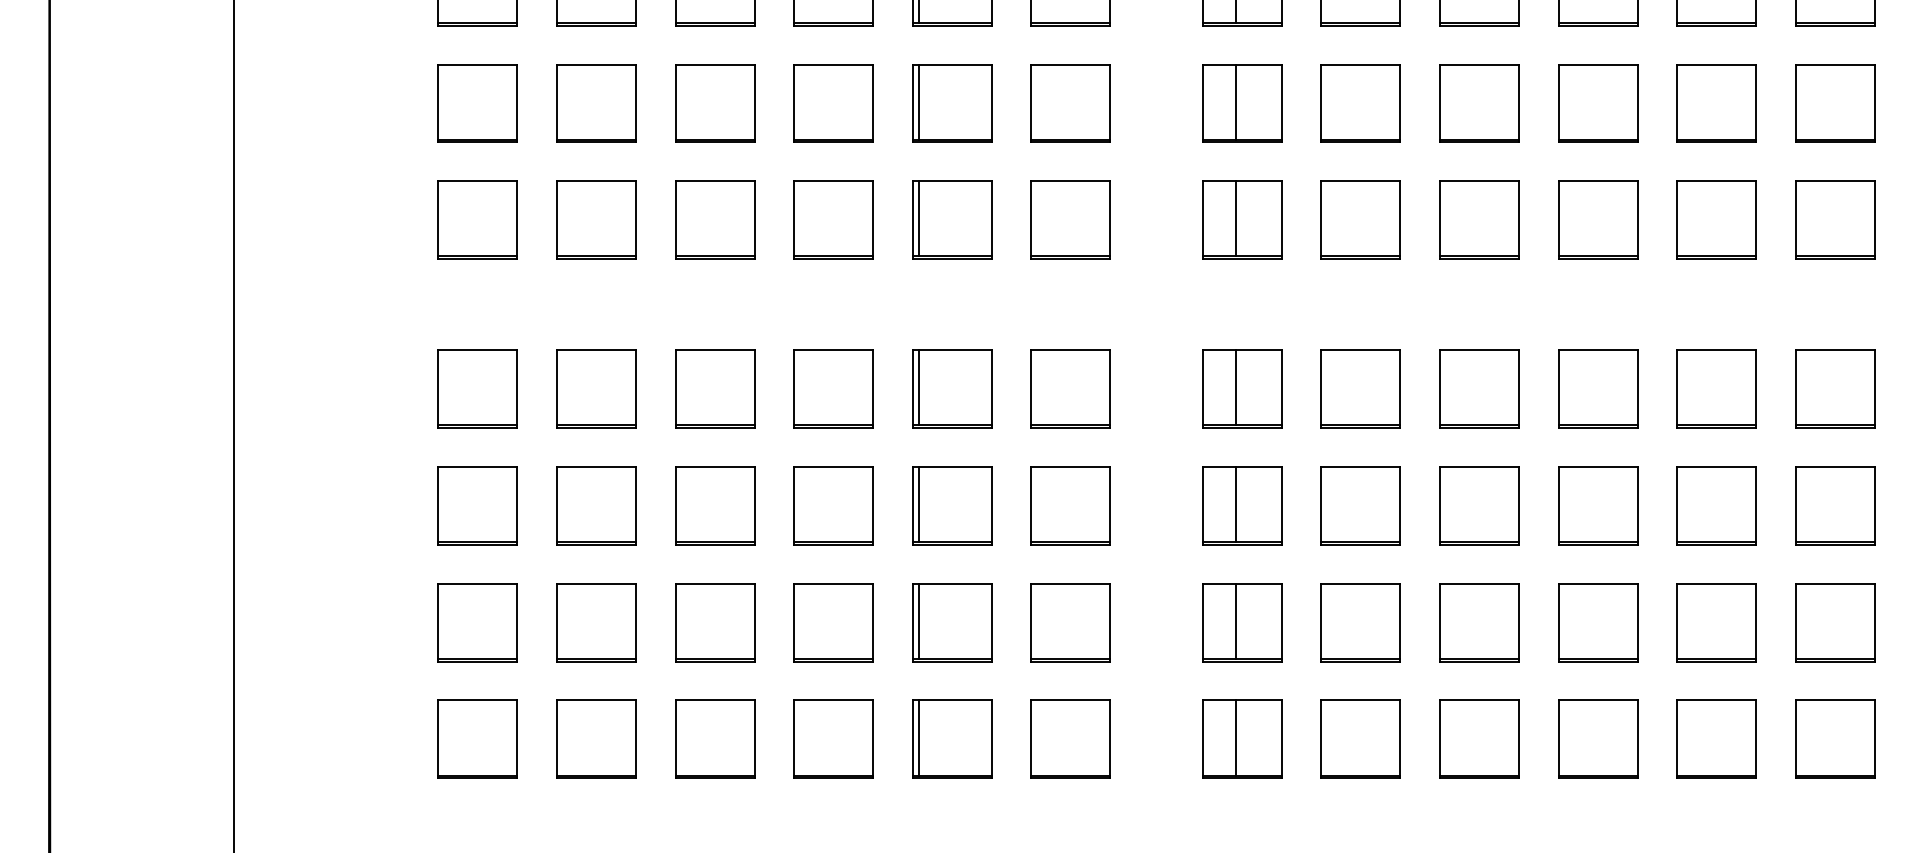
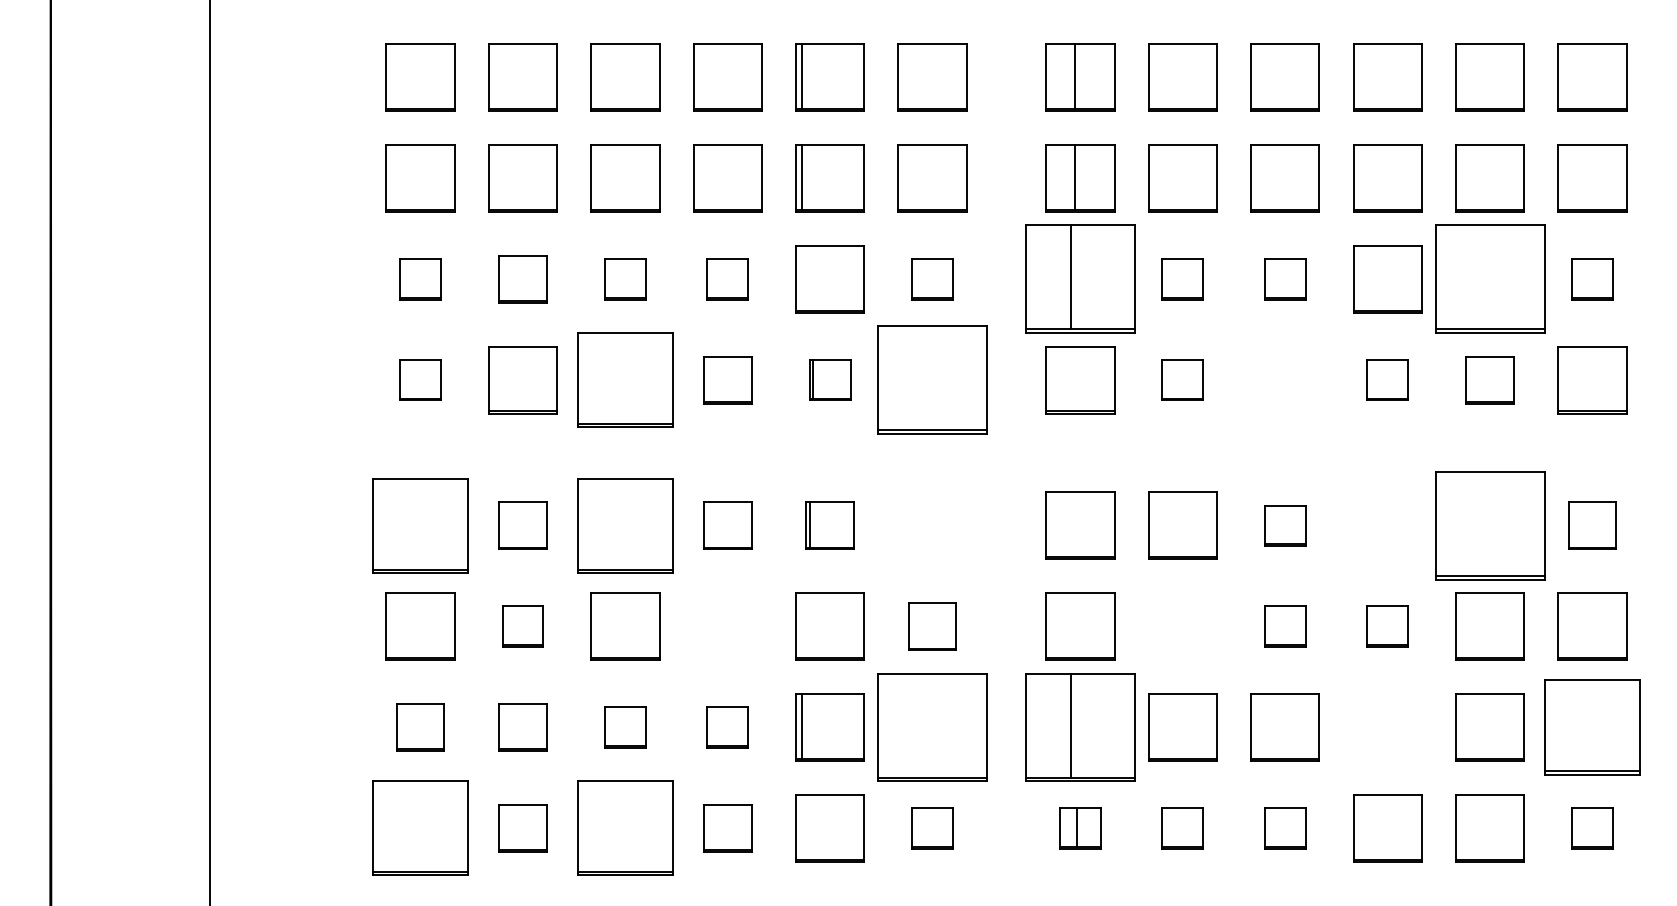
line: (919, 101) -> (801, 277), removed
part: (477, 103) -> (420, 279), size x0.6
part: (595, 103) -> (522, 279), size x0.7
part: (715, 103) -> (625, 279), size x0.6
part: (833, 103) -> (727, 279), size x0.6
part: (1070, 103) -> (932, 279), size x0.6
part: (1242, 103) -> (1080, 279), size x1.6
part: (1360, 103) -> (1182, 279), size x0.6
part: (1478, 103) -> (1284, 279), size x0.6
part: (1715, 103) -> (1489, 279), size x1.6
part: (1835, 103) -> (1592, 279), size x0.6
line: (1235, 218) -> (1074, 378), removed
part: (477, 220) -> (420, 380), size x0.6
part: (715, 220) -> (625, 380), size x1.4
part: (833, 220) -> (727, 380), size x0.7
part: (951, 220) -> (829, 380), size x0.6
part: (1070, 220) -> (932, 380), size x1.6
part: (1360, 220) -> (1182, 380), size x0.6
part: (1478, 220) -> (1284, 380), removed
part: (1597, 220) -> (1387, 380), size x0.6
part: (1715, 220) -> (1489, 380), size x0.7
line: (1235, 387) -> (1074, 524), removed
part: (477, 388) -> (420, 525), size x1.4
part: (595, 388) -> (522, 525), size x0.7
part: (715, 388) -> (625, 525), size x1.4
part: (833, 388) -> (727, 525), size x0.7
part: (951, 388) -> (829, 525), size x0.7
part: (1070, 388) -> (932, 525), removed
part: (1478, 388) -> (1284, 525), size x0.6
part: (1597, 388) -> (1387, 525), removed
part: (1715, 388) -> (1489, 525), size x1.6
part: (1835, 388) -> (1592, 525), size x0.7
line: (919, 504) -> (801, 625), removed
line: (1235, 504) -> (1074, 625), removed
part: (595, 505) -> (522, 626), size x0.6
part: (833, 505) -> (727, 626), removed
part: (1070, 505) -> (932, 626), size x0.7
part: (1360, 505) -> (1182, 626), removed
part: (1478, 505) -> (1284, 626), size x0.6
part: (1597, 505) -> (1387, 626), size x0.6
part: (477, 622) -> (420, 727), size x0.7
part: (595, 622) -> (522, 727), size x0.7
part: (715, 622) -> (625, 727), size x0.6
part: (833, 622) -> (727, 727), size x0.6
part: (1070, 622) -> (932, 727), size x1.6
part: (1242, 622) -> (1080, 727), size x1.6
part: (1597, 622) -> (1387, 727), removed
part: (1835, 622) -> (1592, 727), size x1.4
line: (919, 737) -> (801, 826), removed
part: (477, 739) -> (420, 828), size x1.4
part: (595, 739) -> (522, 828), size x0.7
part: (715, 739) -> (625, 828), size x1.4
part: (833, 739) -> (727, 828), size x0.7
part: (1070, 739) -> (932, 828), size x0.6
part: (1242, 739) -> (1080, 828), size x0.6
part: (1360, 739) -> (1182, 828), size x0.6
part: (1478, 739) -> (1284, 828), size x0.6
part: (1835, 739) -> (1592, 828), size x0.6

